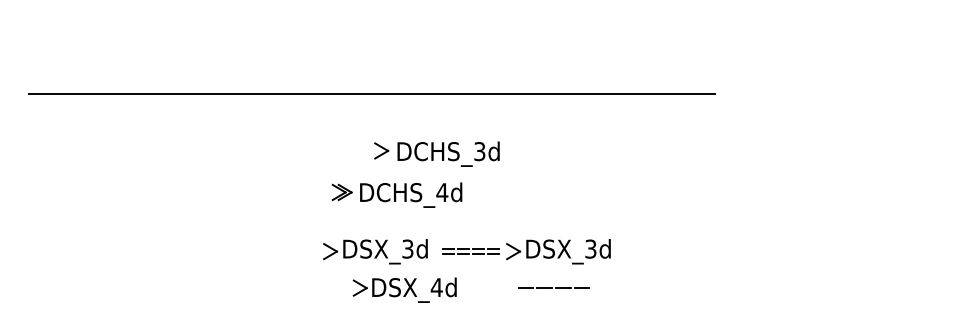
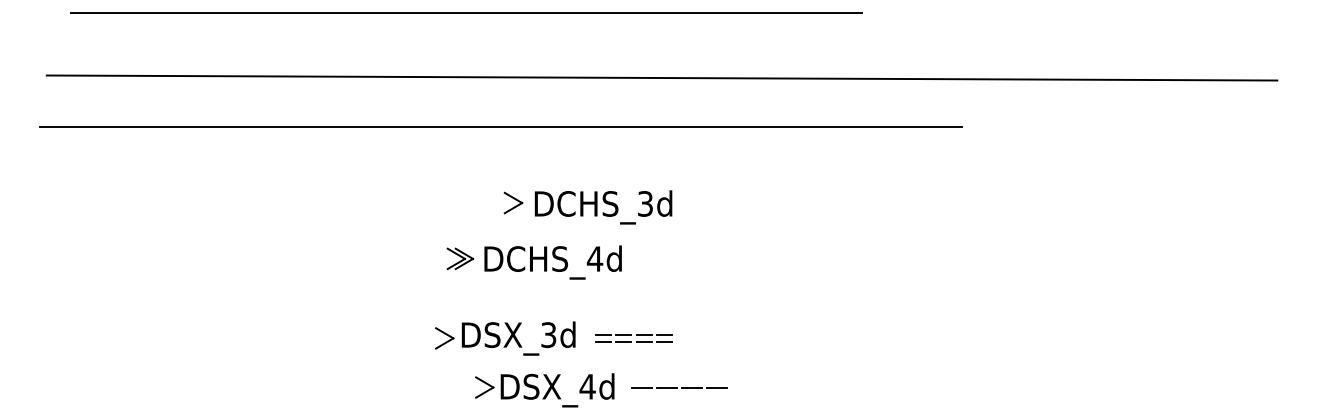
line: (346, 9) -> (466, 12), added
line: (491, 57) -> (661, 77), added
part: (558, 251) -> (751, 338), removed
line: (552, 287) -> (677, 386), moved

